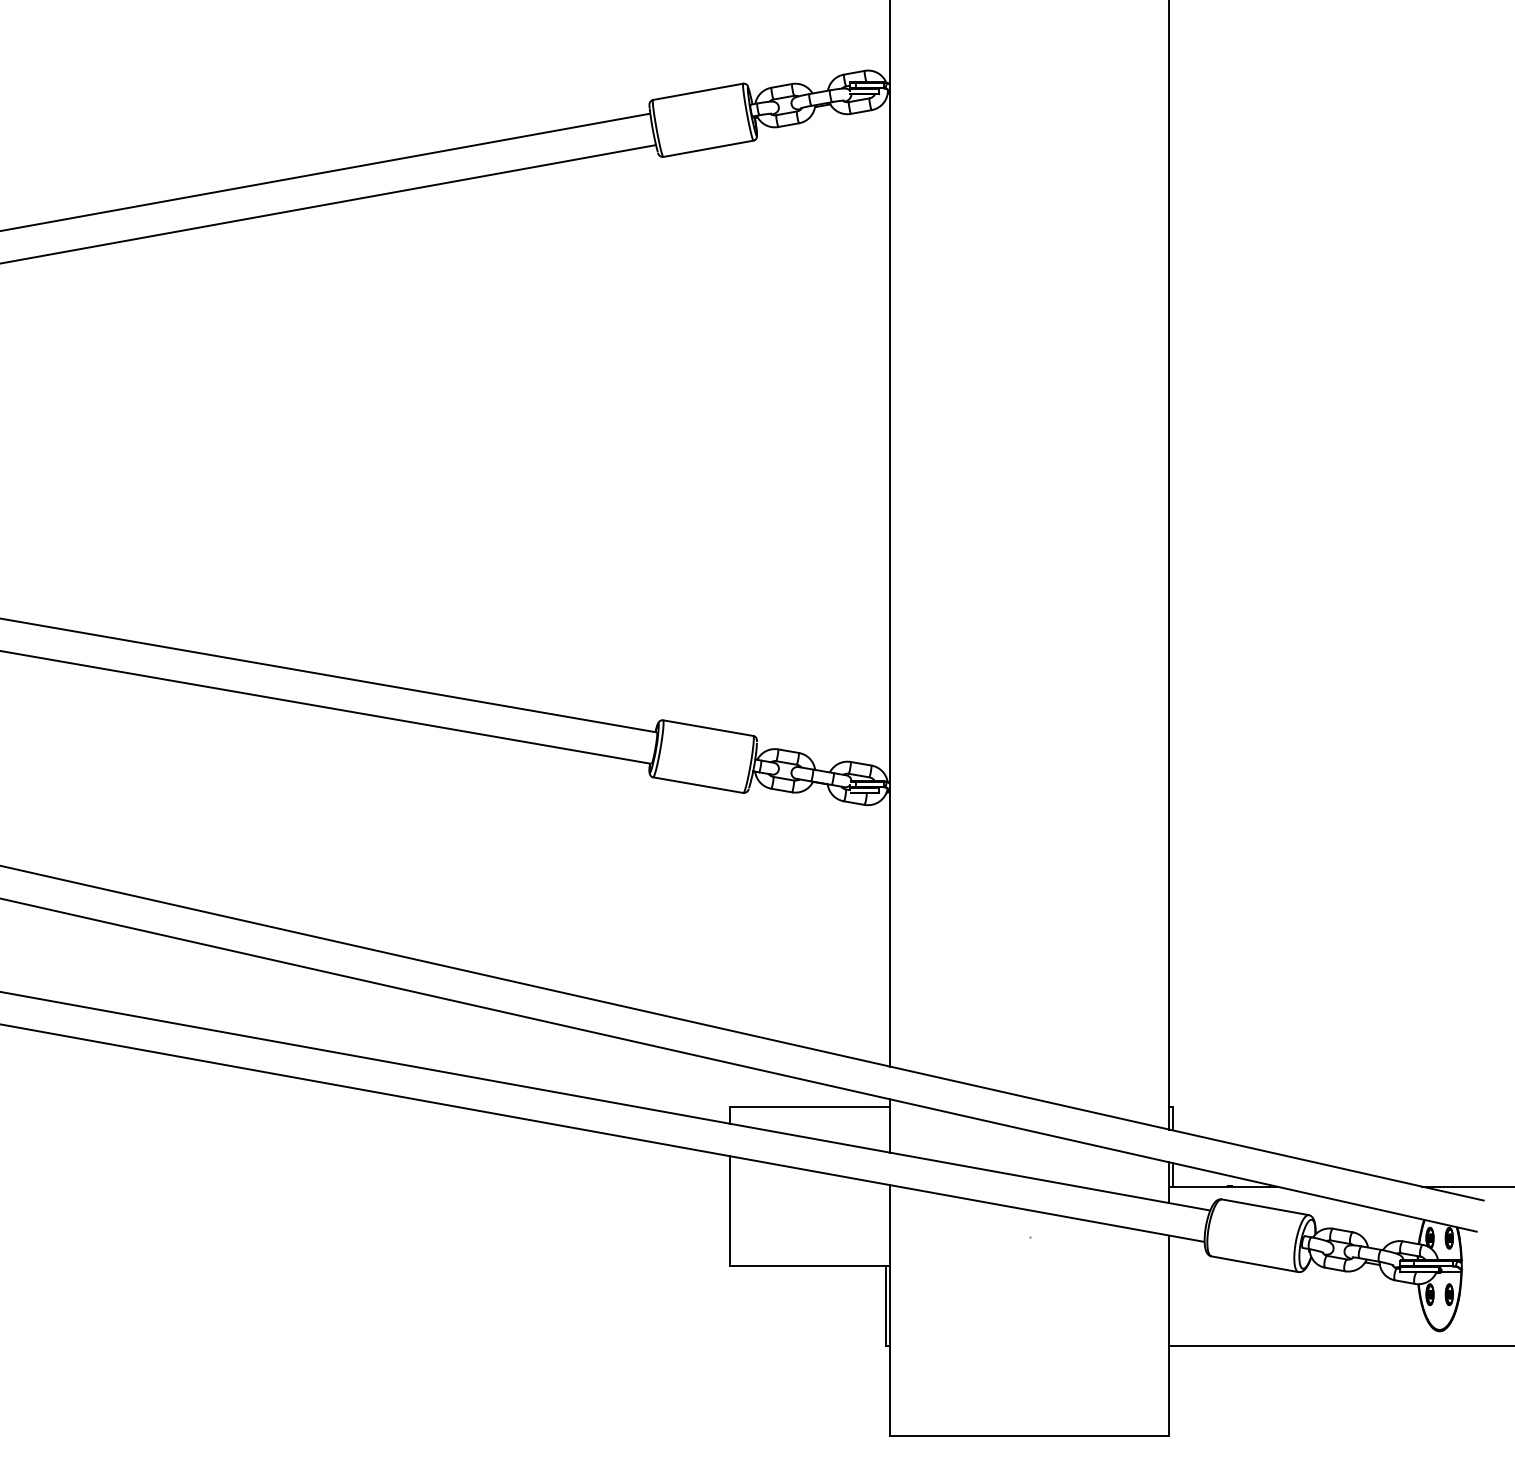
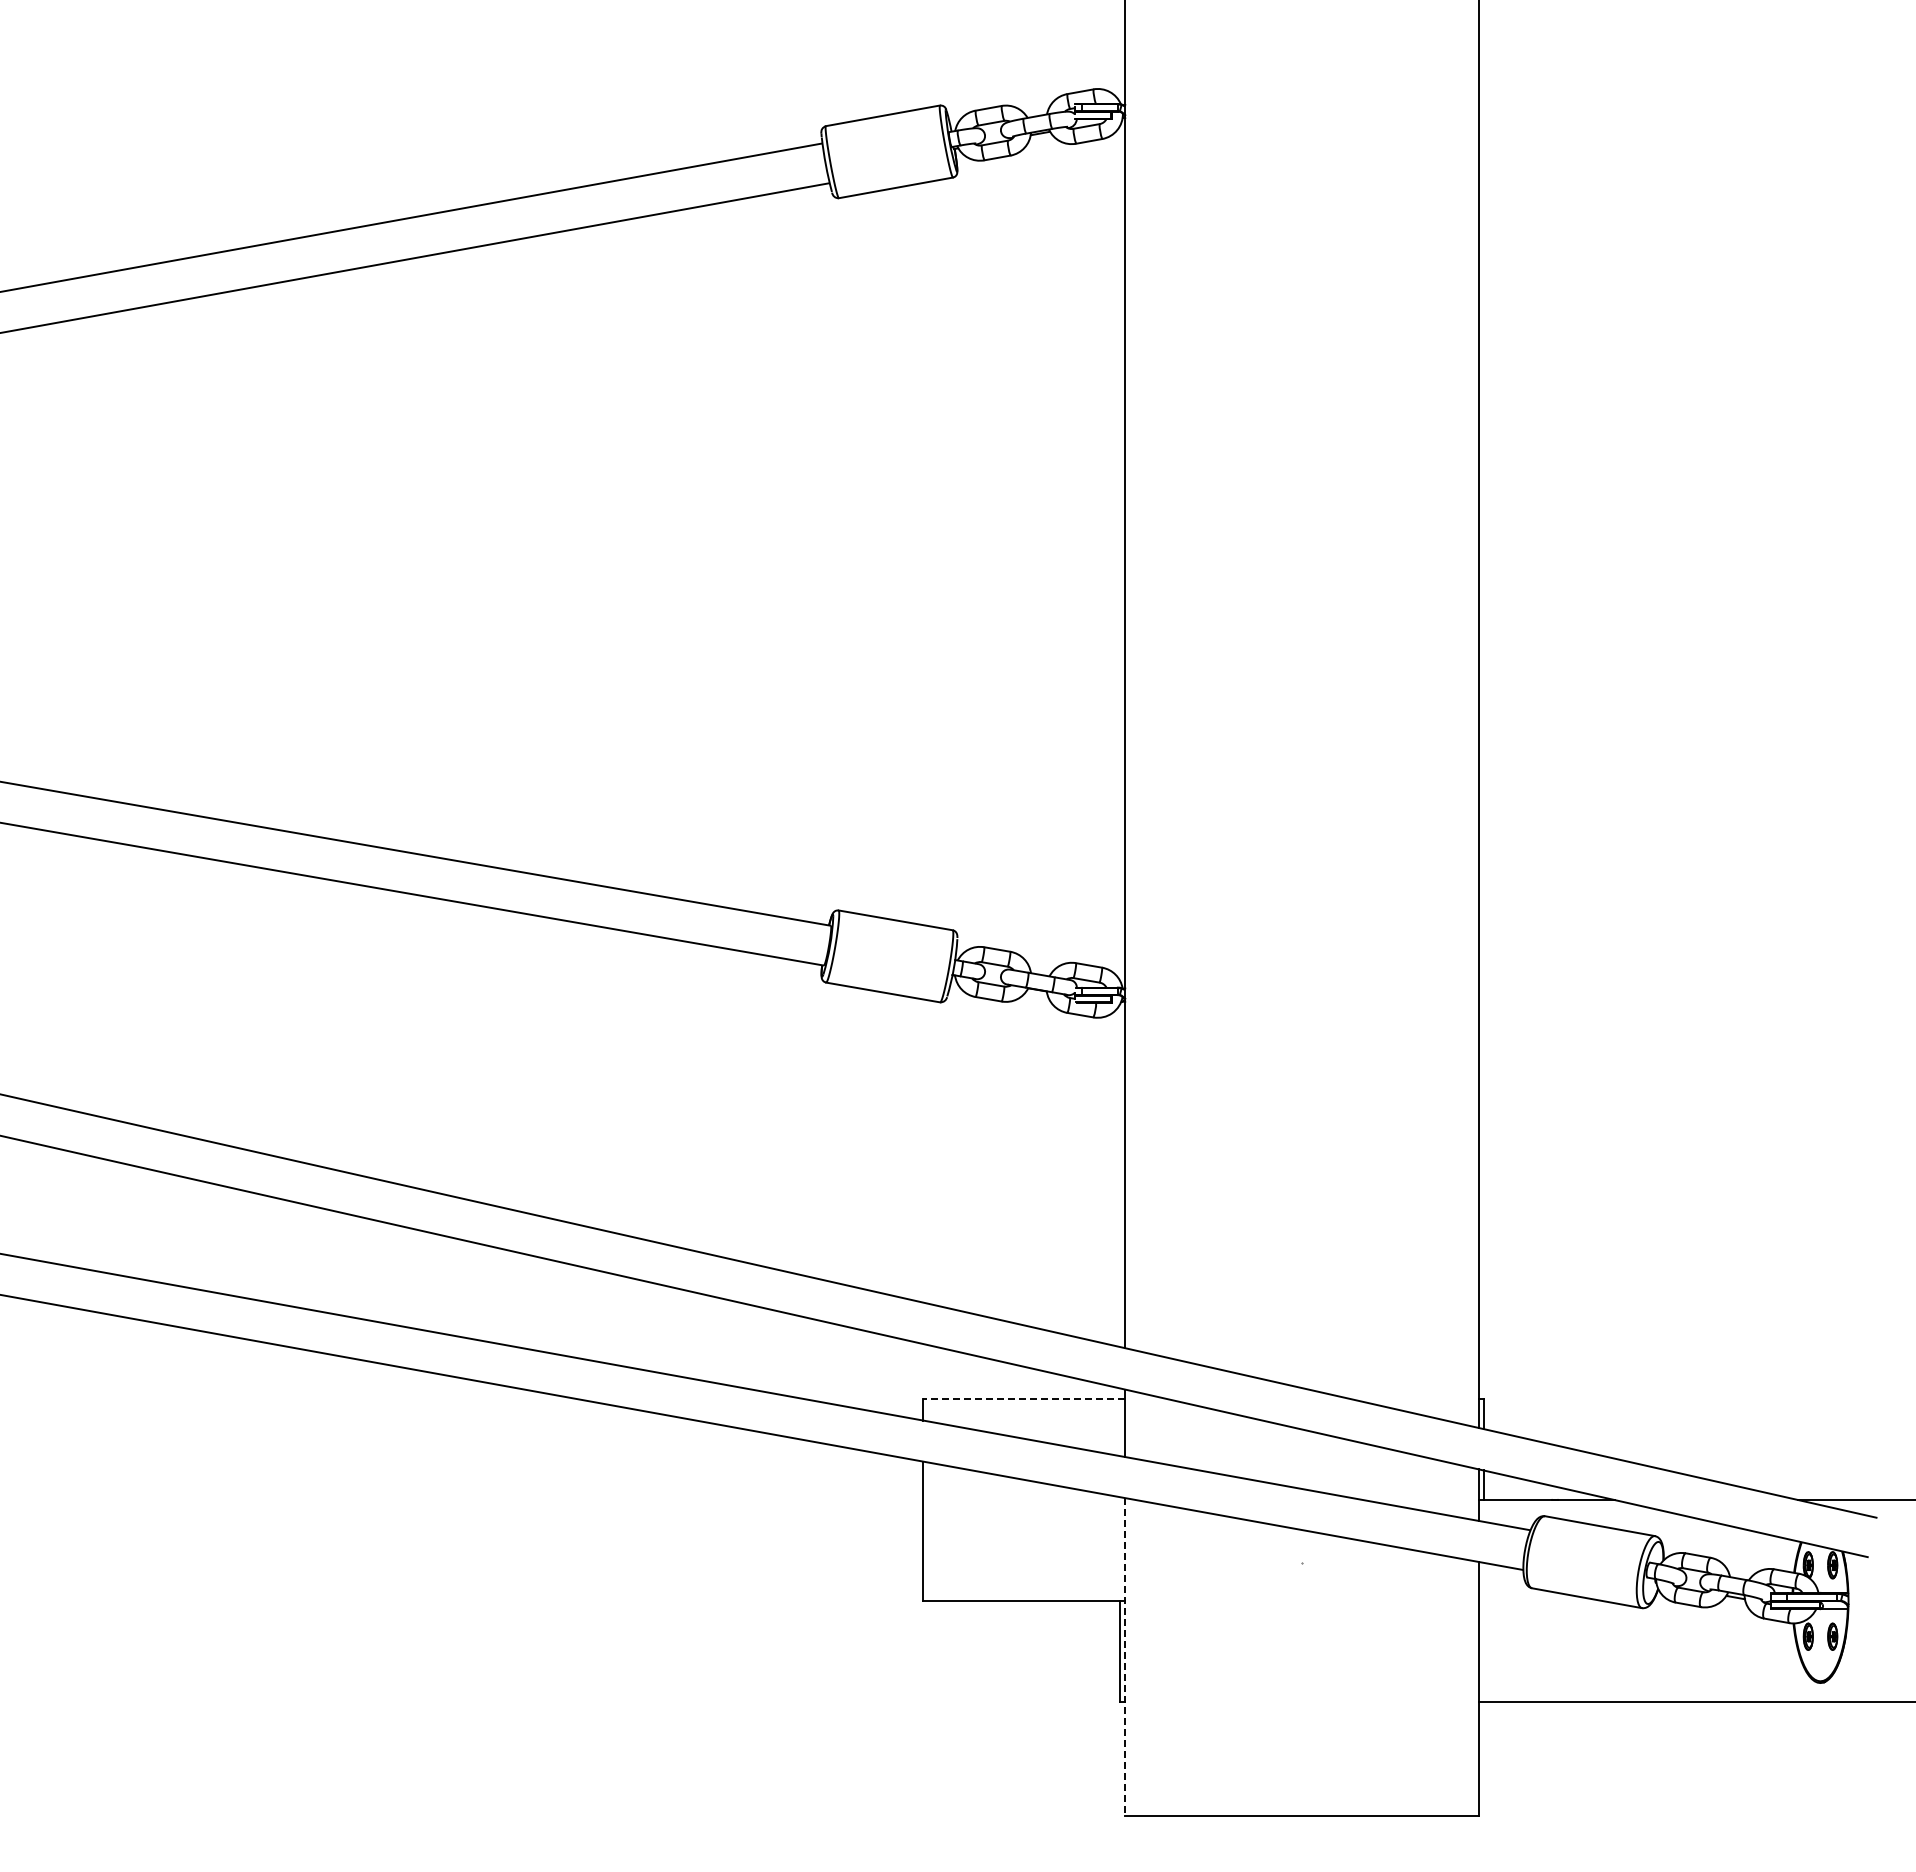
line: (810, 1107) -> (1024, 1399), solid -> dashed
line: (889, 1310) -> (1125, 1656), solid -> dashed

